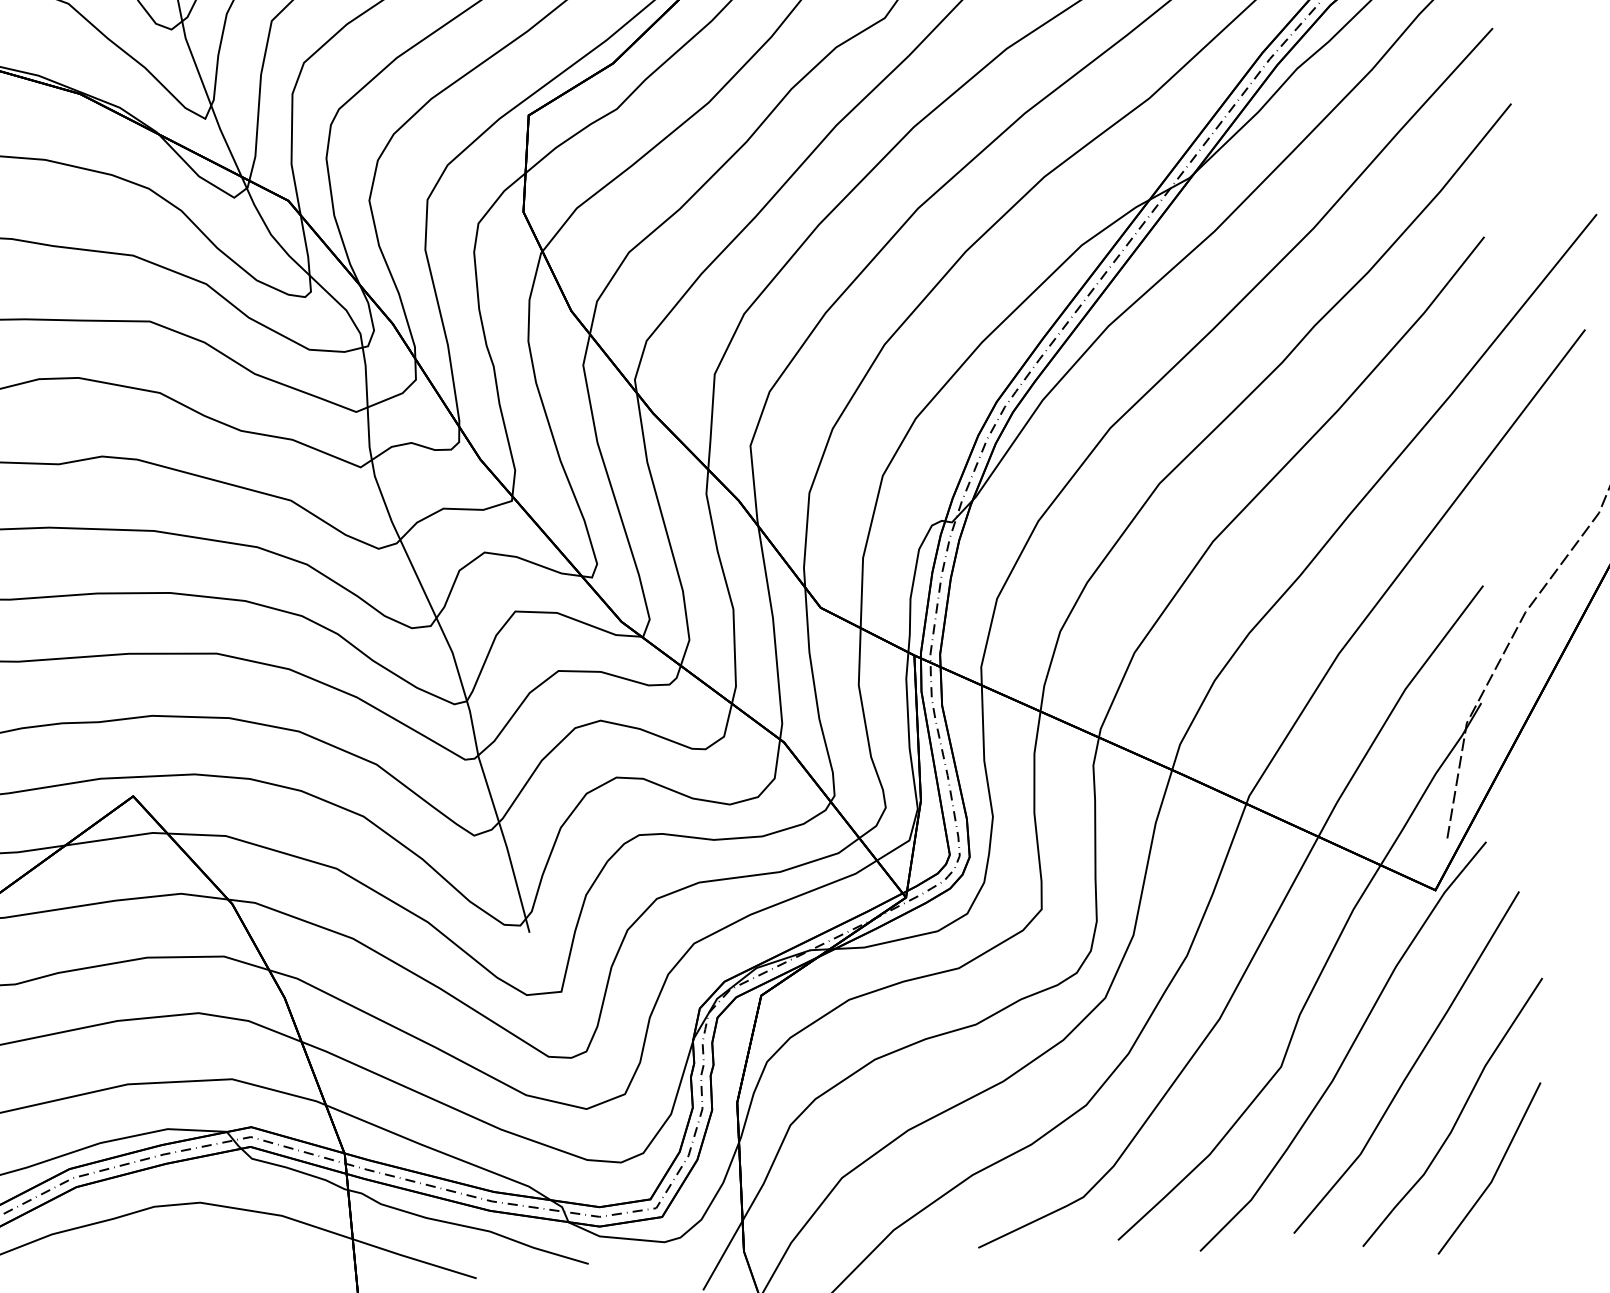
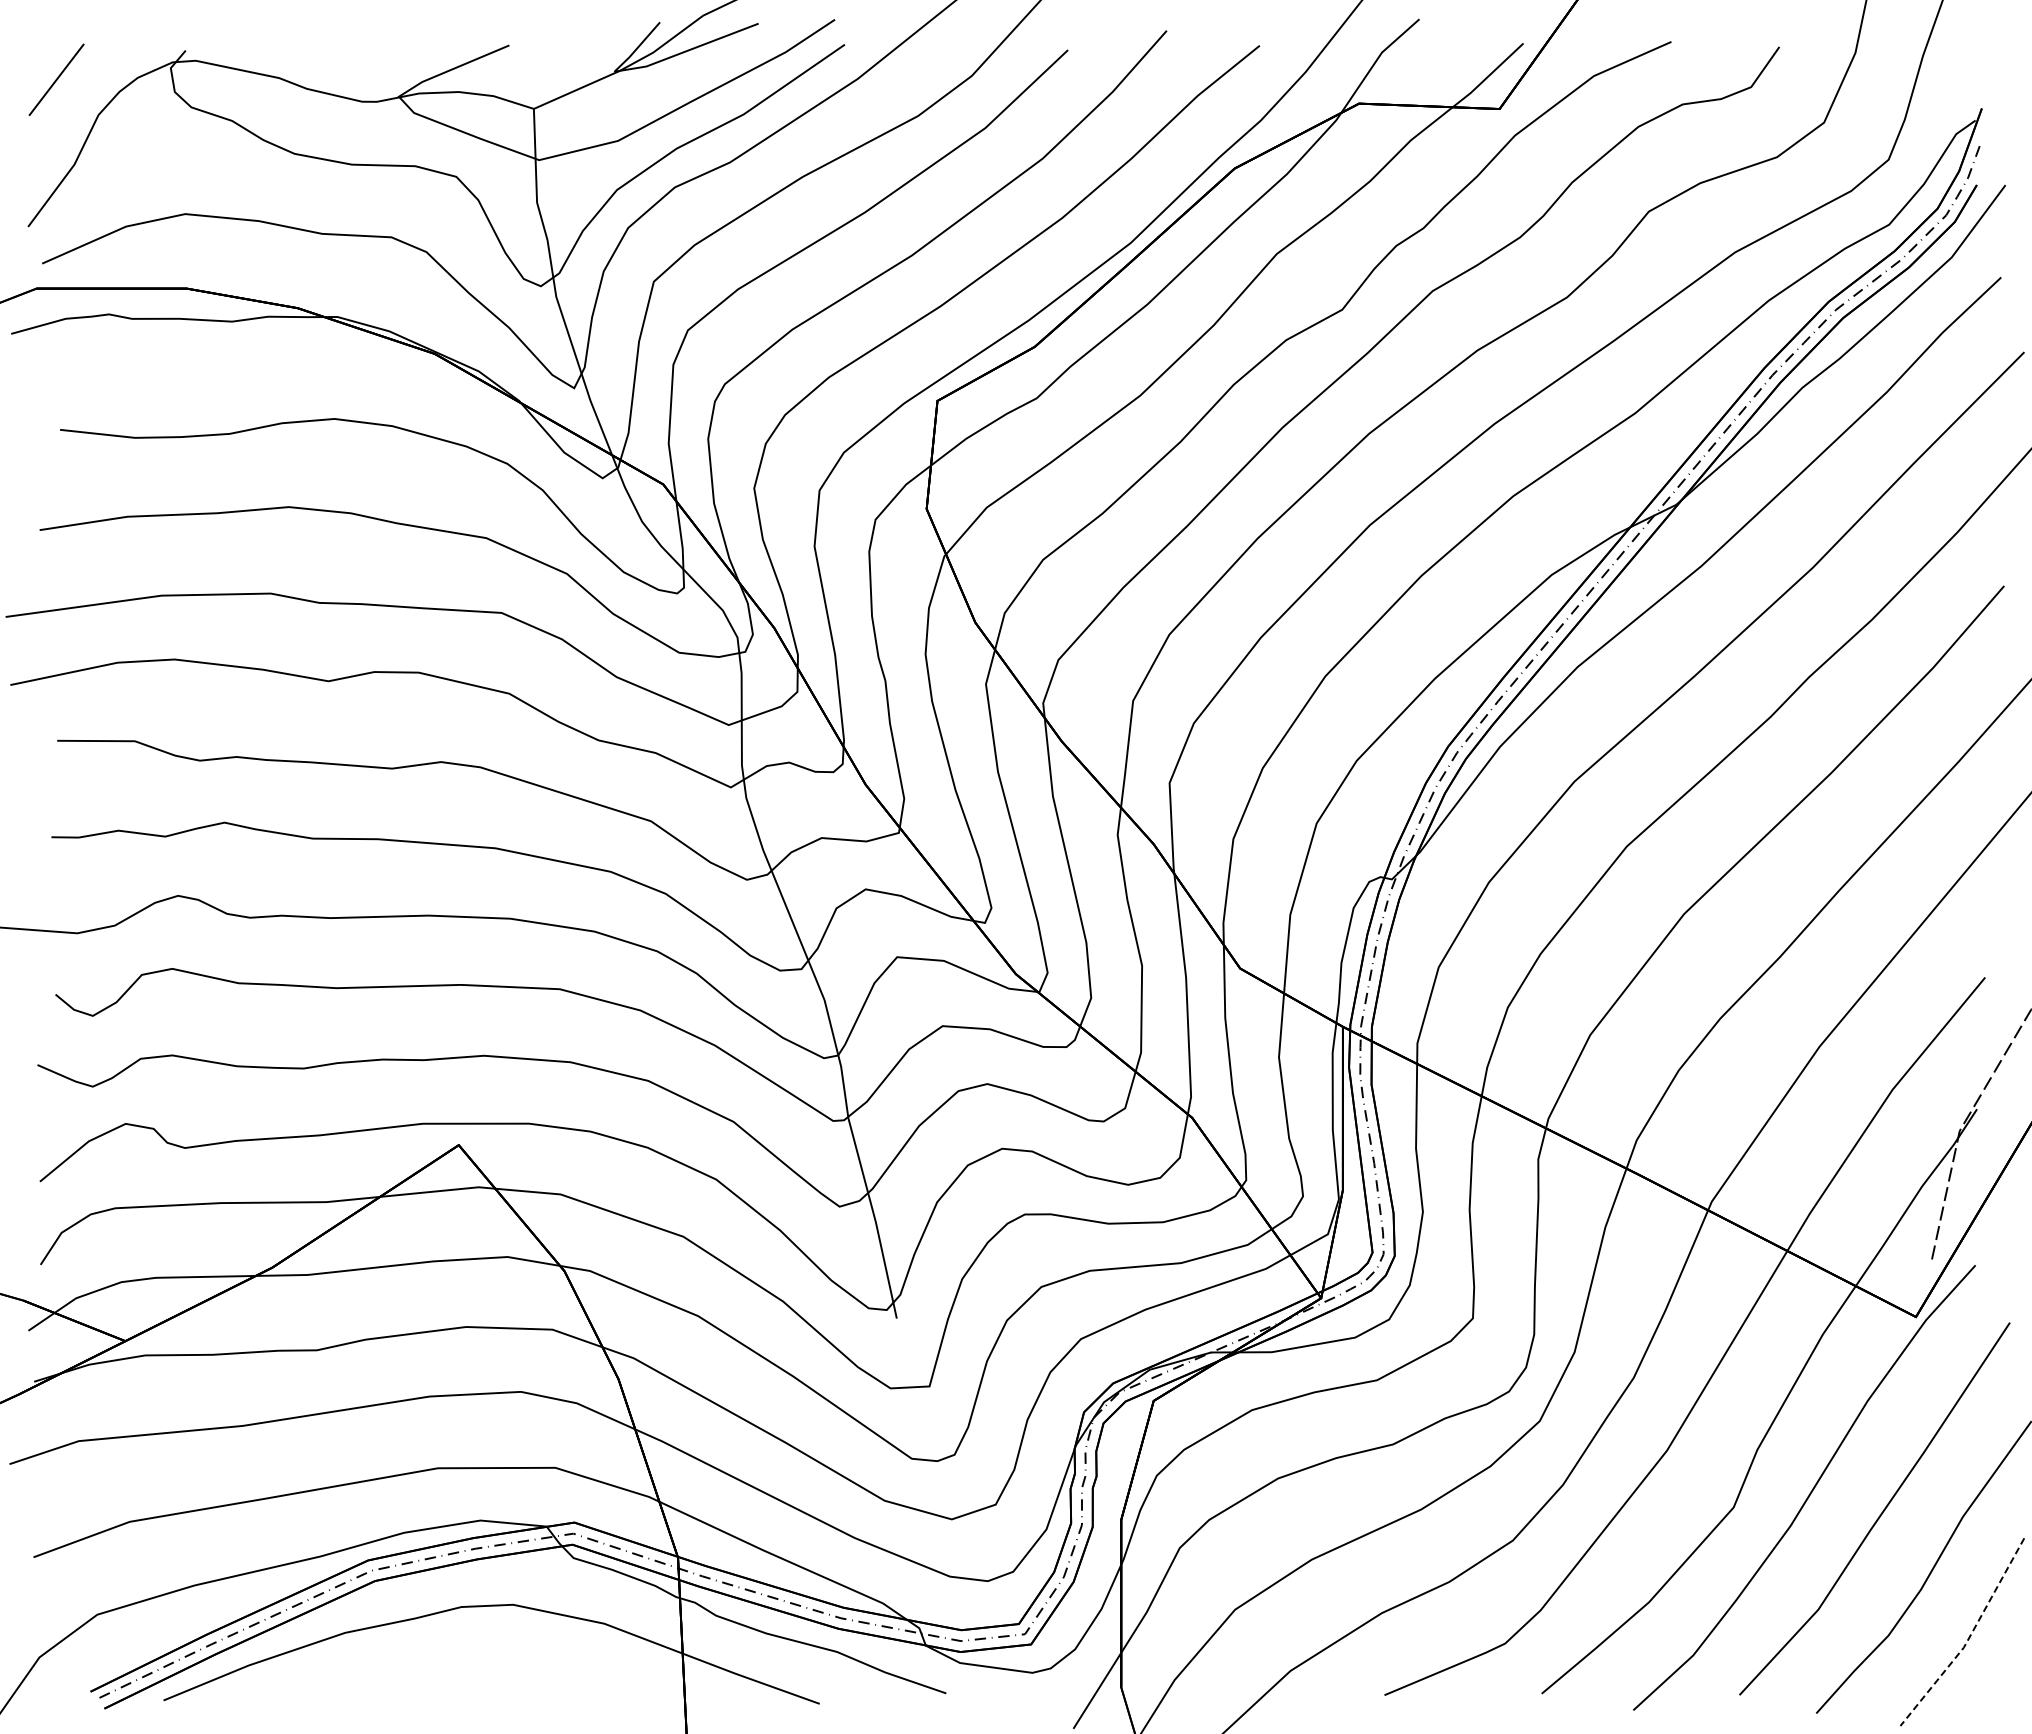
line: (1496, 1173) -> (1969, 1638), solid -> dashed

